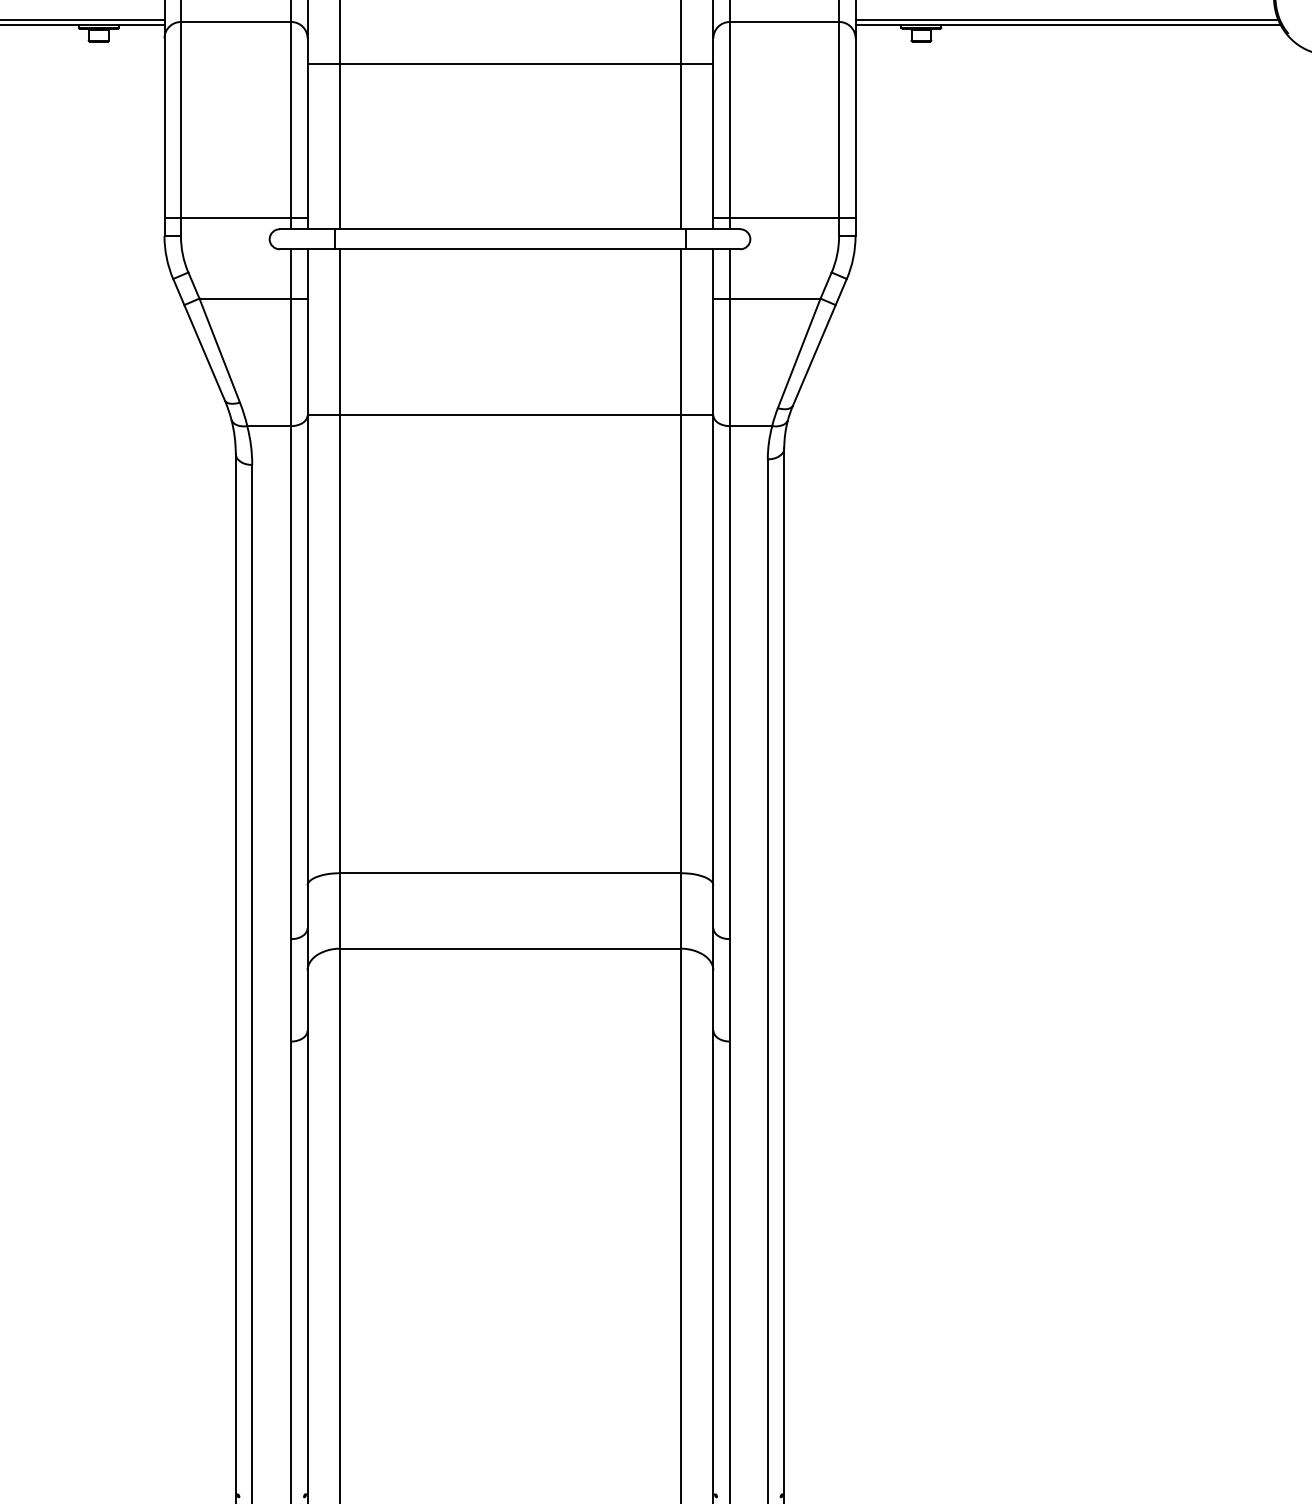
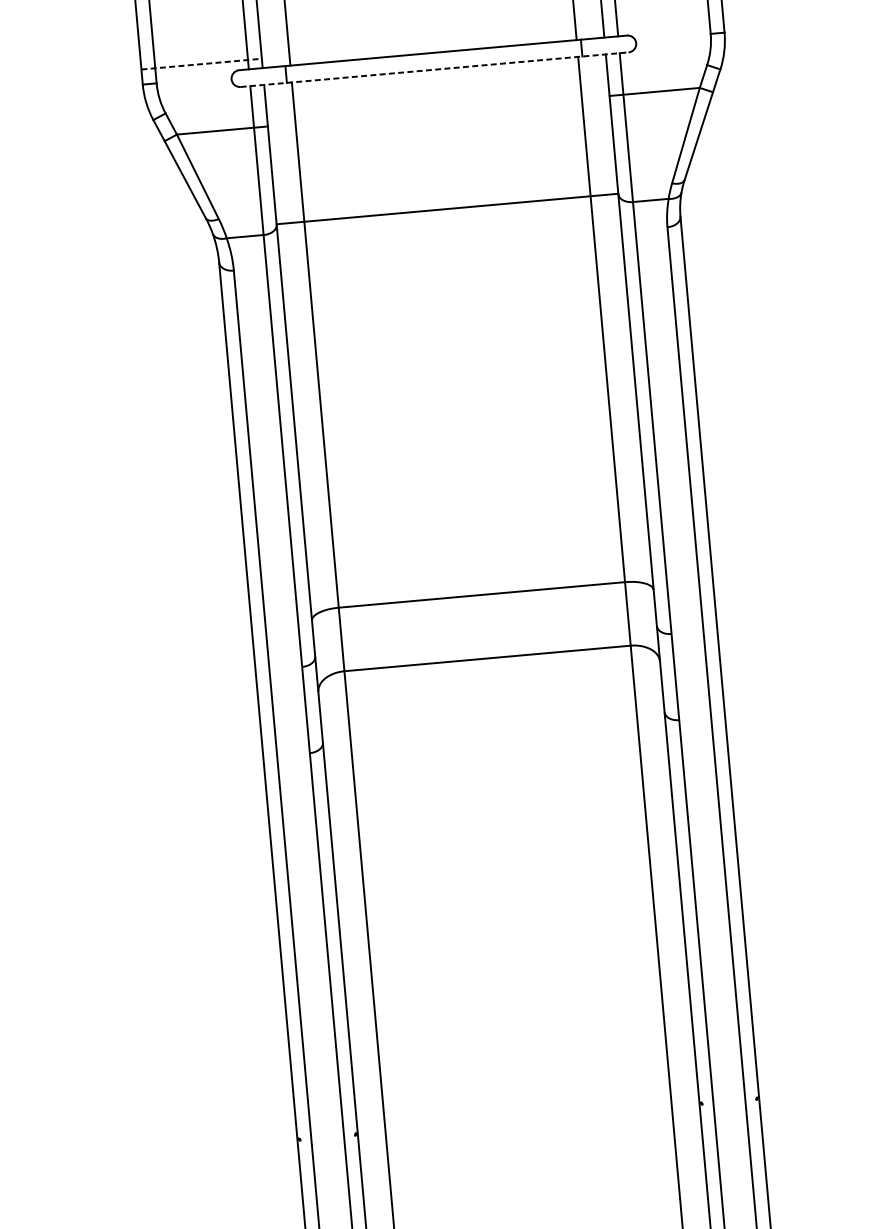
line: (236, 218) -> (202, 64), solid -> dashed
line: (784, 218) -> (663, 23), removed
line: (510, 249) -> (435, 69), solid -> dashed

